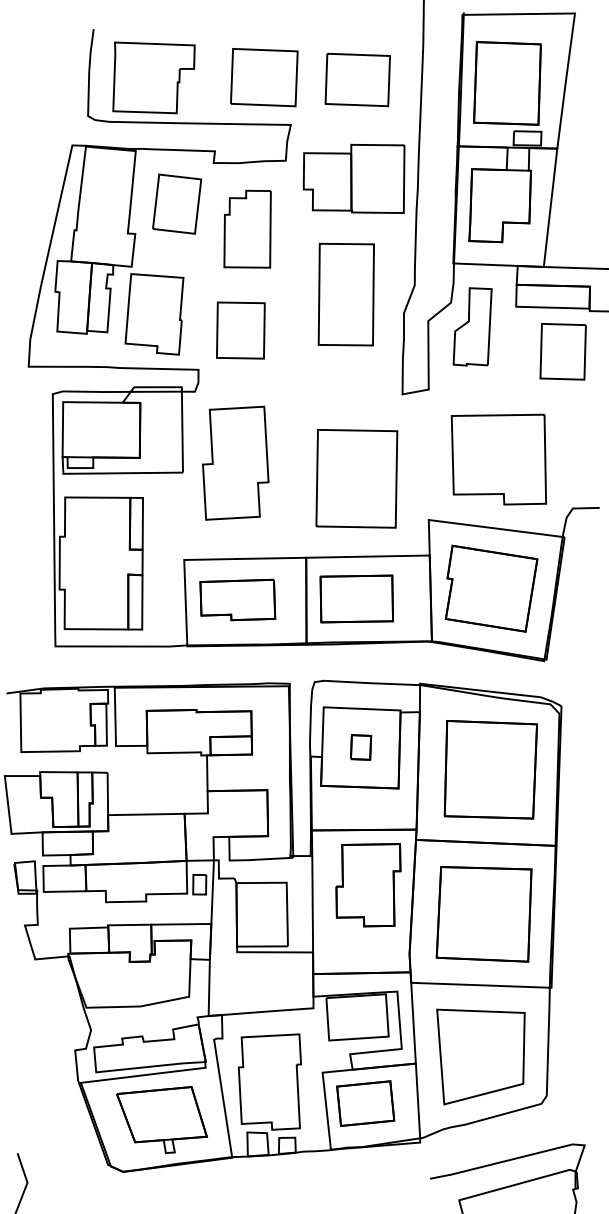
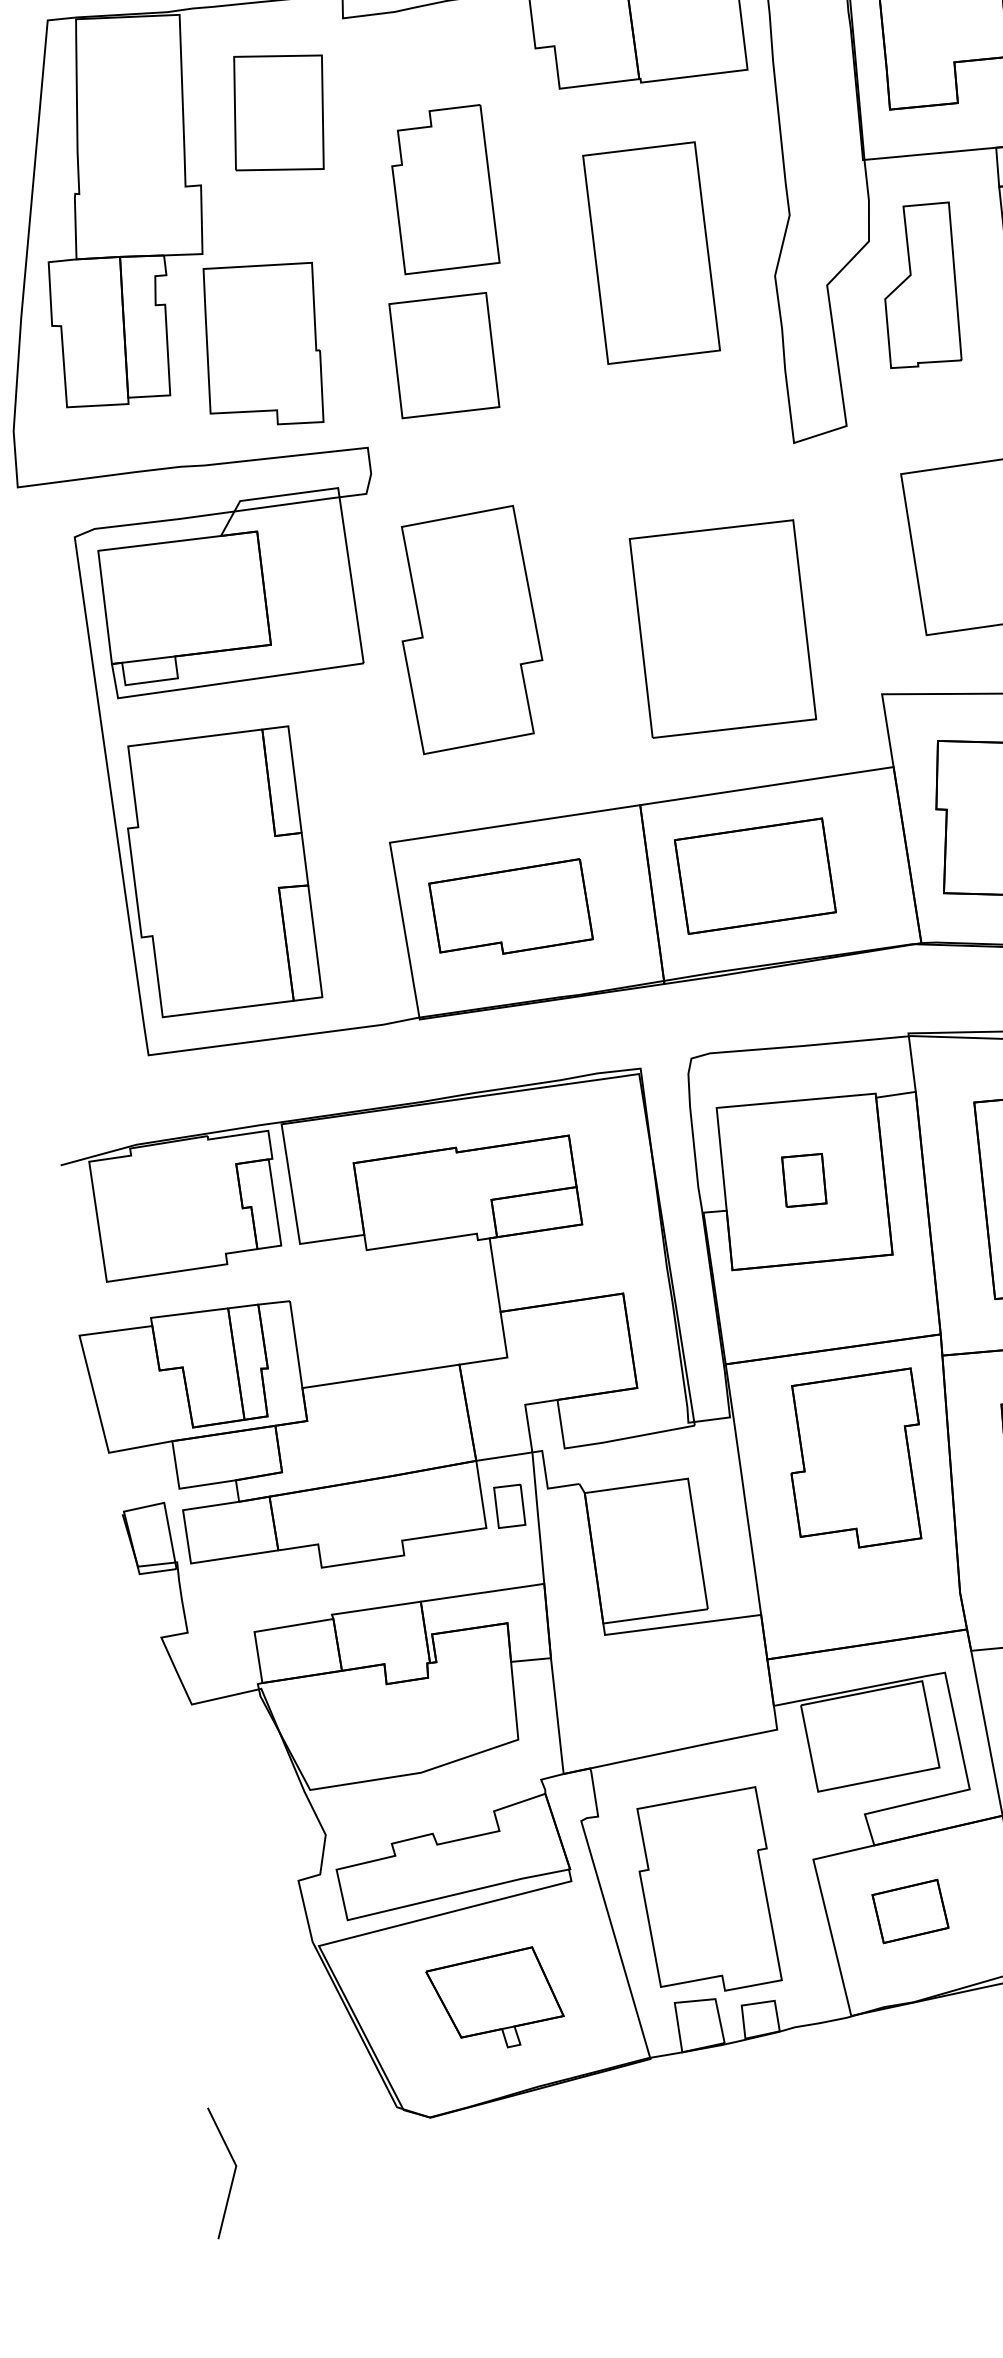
part: (247, 228) -> (442, 188), moved
part: (365, 1103) -> (909, 1911), size x0.6
part: (161, 1119) -> (494, 1999), size x0.7

